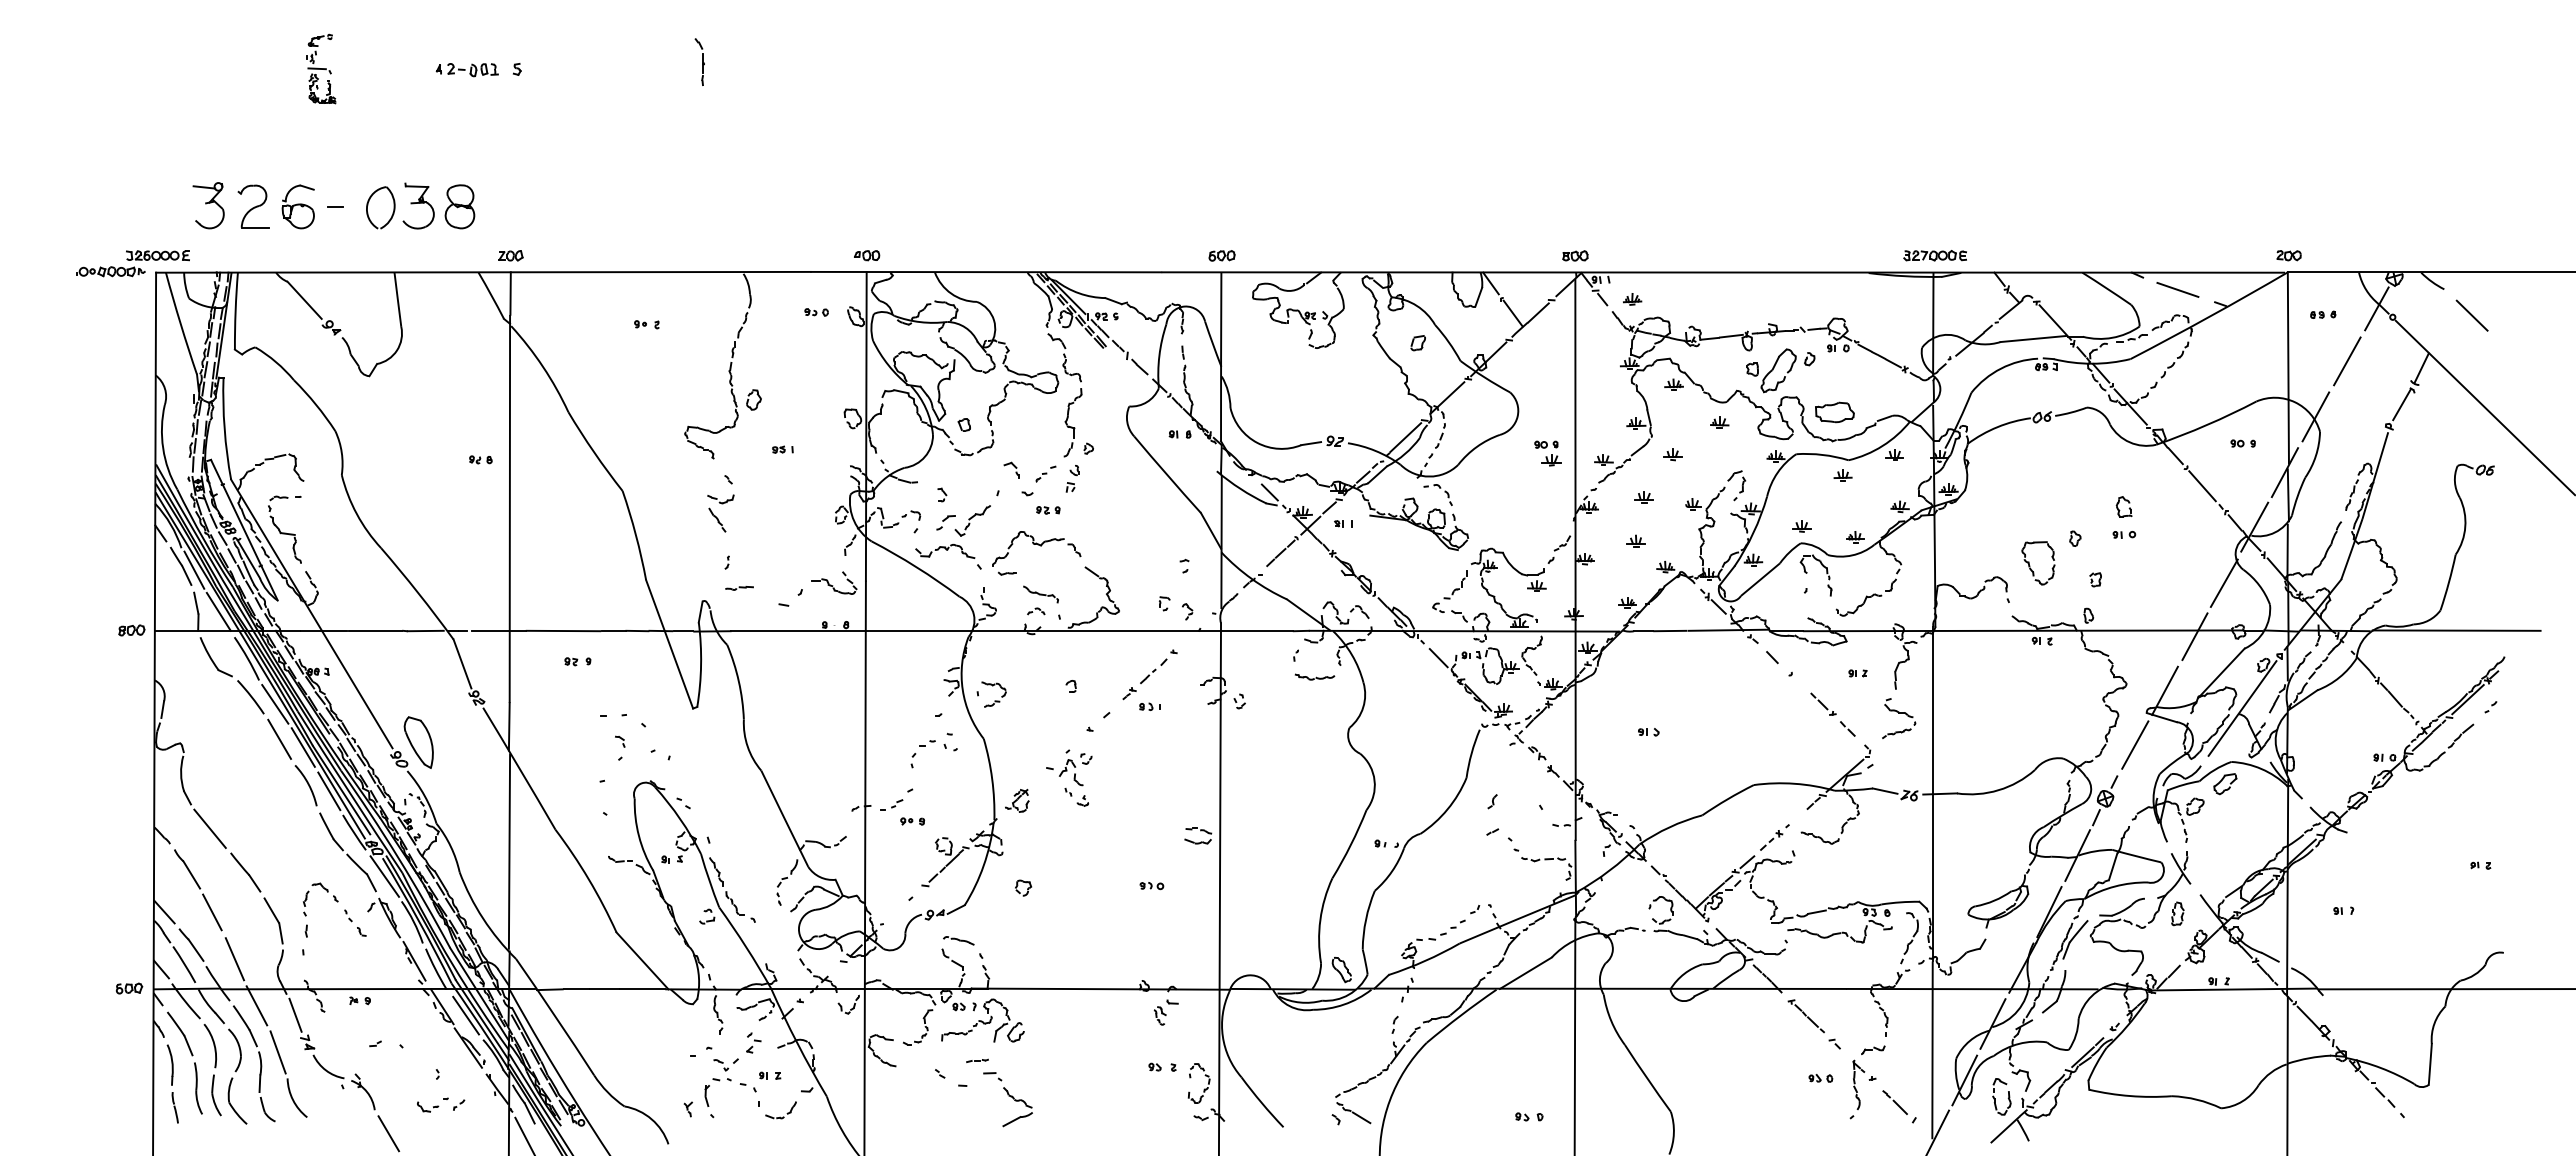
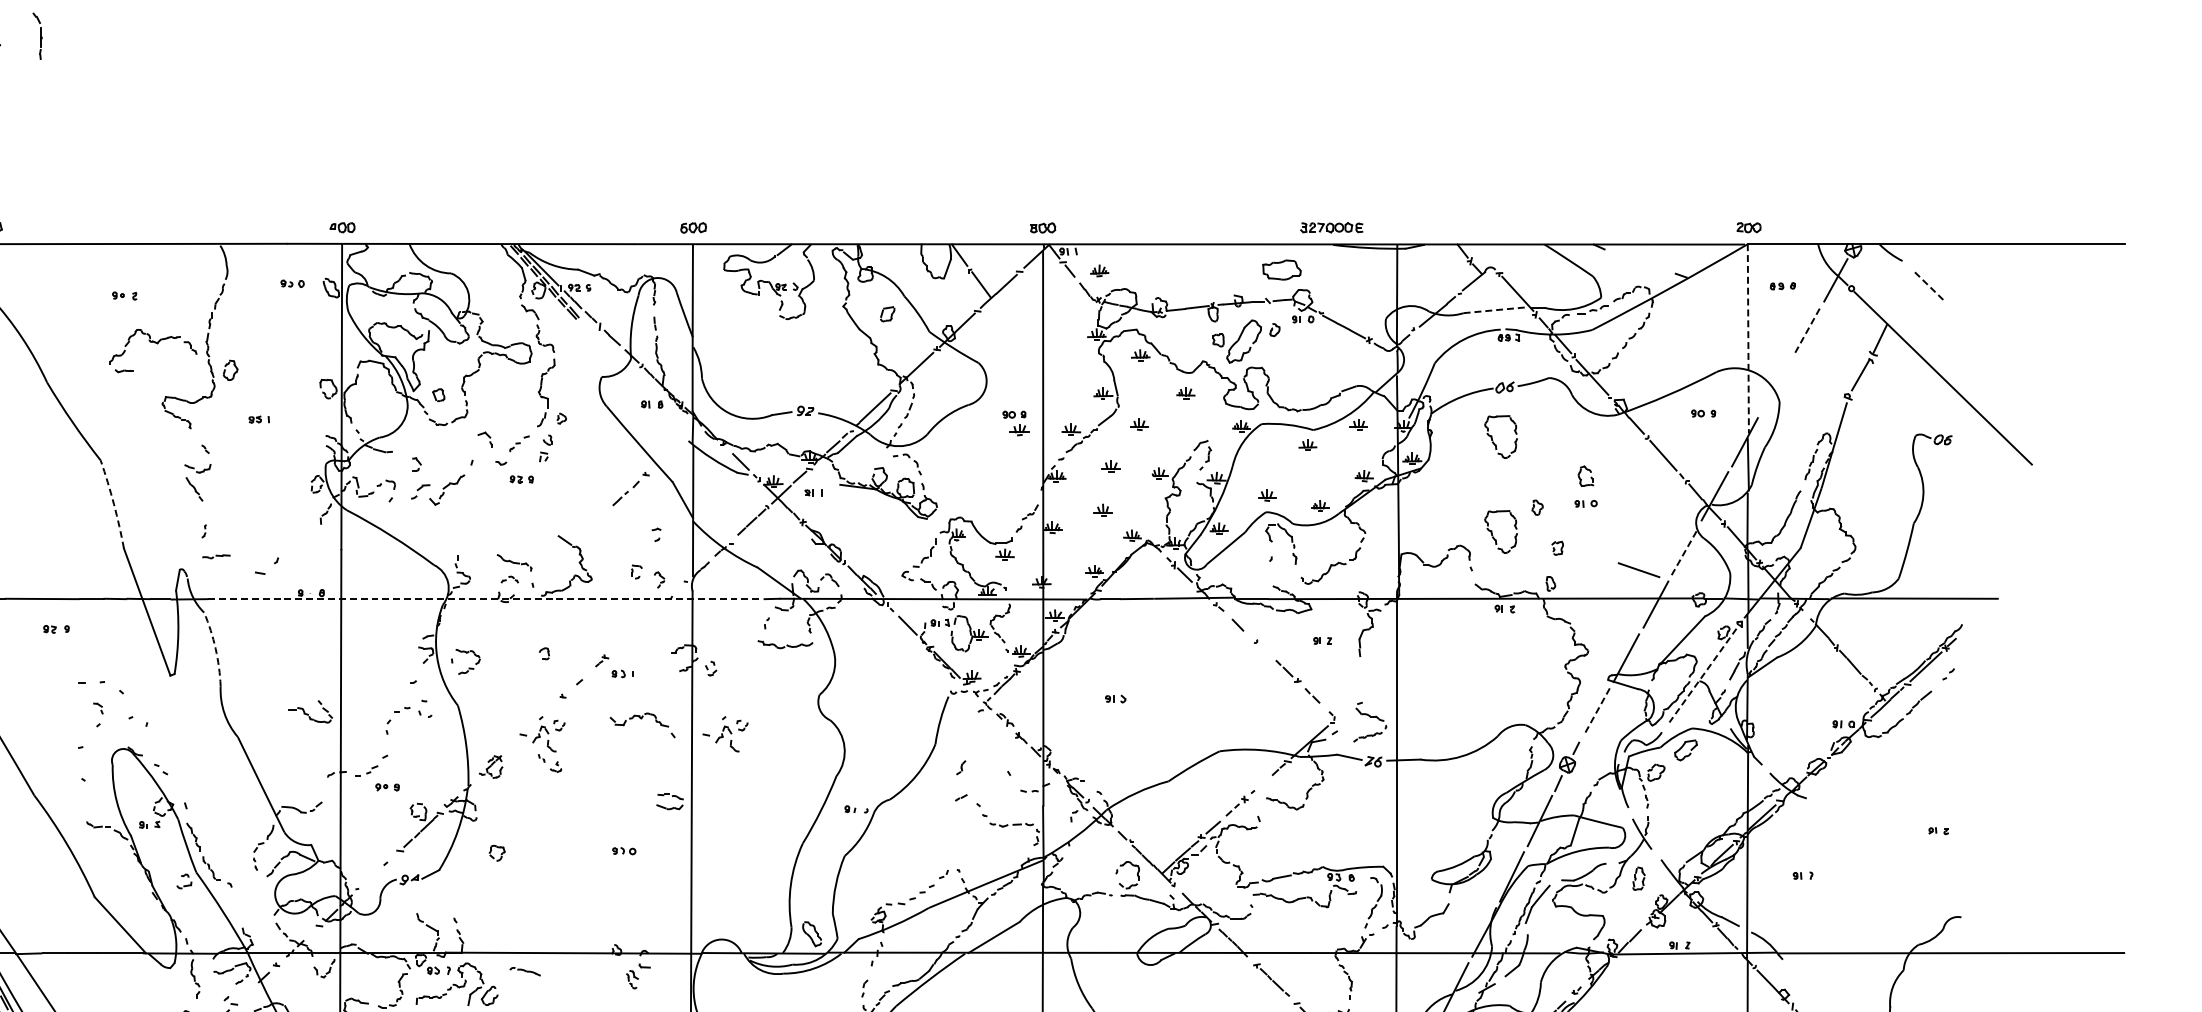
part: (699, 61) -> (37, 35), moved
part: (1934, 255) -> (1331, 227), moved
line: (2177, 289) -> (1638, 569), moved
line: (2472, 316) -> (1930, 287), solid -> dashed
line: (2033, 339) -> (1496, 310), solid -> dashed
line: (2347, 361) -> (1806, 332), solid -> dashed
line: (2288, 368) -> (1748, 339), solid -> dashed
part: (1834, 412) -> (1281, 270), moved
line: (2315, 416) -> (1775, 386), removed
part: (2030, 469) -> (1493, 439), added
arc: (635, 535) -> (113, 504), solid -> dashed
part: (1037, 545) -> (154, 343), moved
part: (947, 550) -> (641, 719), moved
part: (834, 582) -> (310, 711), moved
line: (2224, 582) -> (1685, 550), solid -> dashed
line: (1012, 631) -> (486, 599), solid -> dashed
part: (1158, 666) -> (630, 488), moved
part: (1314, 676) -> (785, 643), size x1.4
arc: (738, 681) -> (215, 648), solid -> dashed
line: (2242, 708) -> (1702, 675), solid -> dashed
part: (1899, 718) -> (1370, 722), moved
line: (2135, 745) -> (1597, 712), solid -> dashed
part: (1254, 767) -> (725, 733), added
part: (958, 940) -> (524, 971), moved

